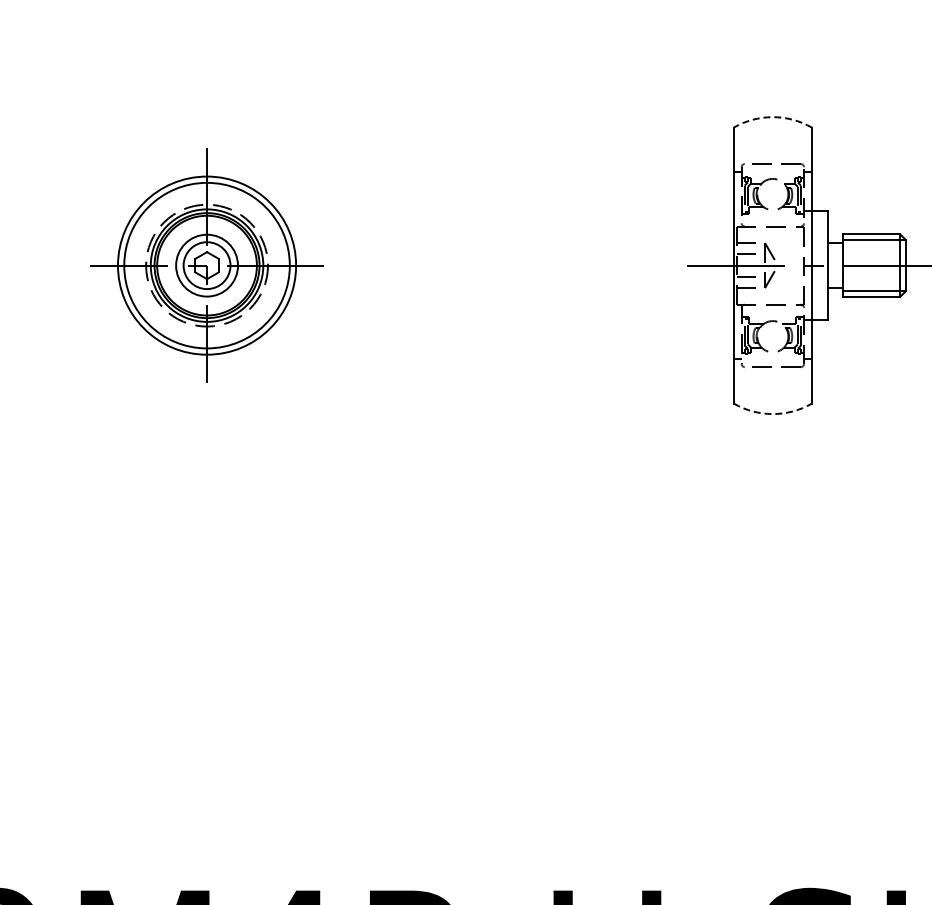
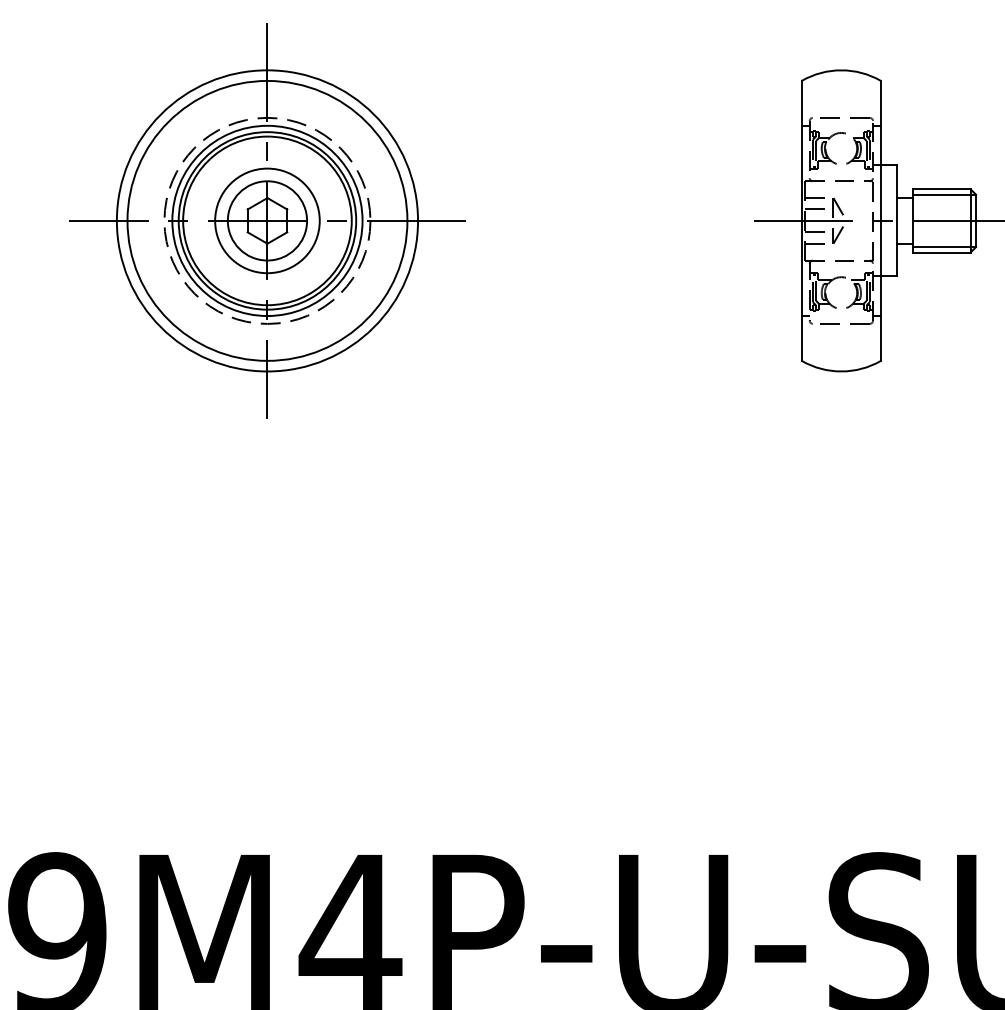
arc: (772, 117) -> (841, 70), dashed -> solid
part: (207, 265) -> (267, 220), size x1.67
arc: (772, 414) -> (841, 371), dashed -> solid

